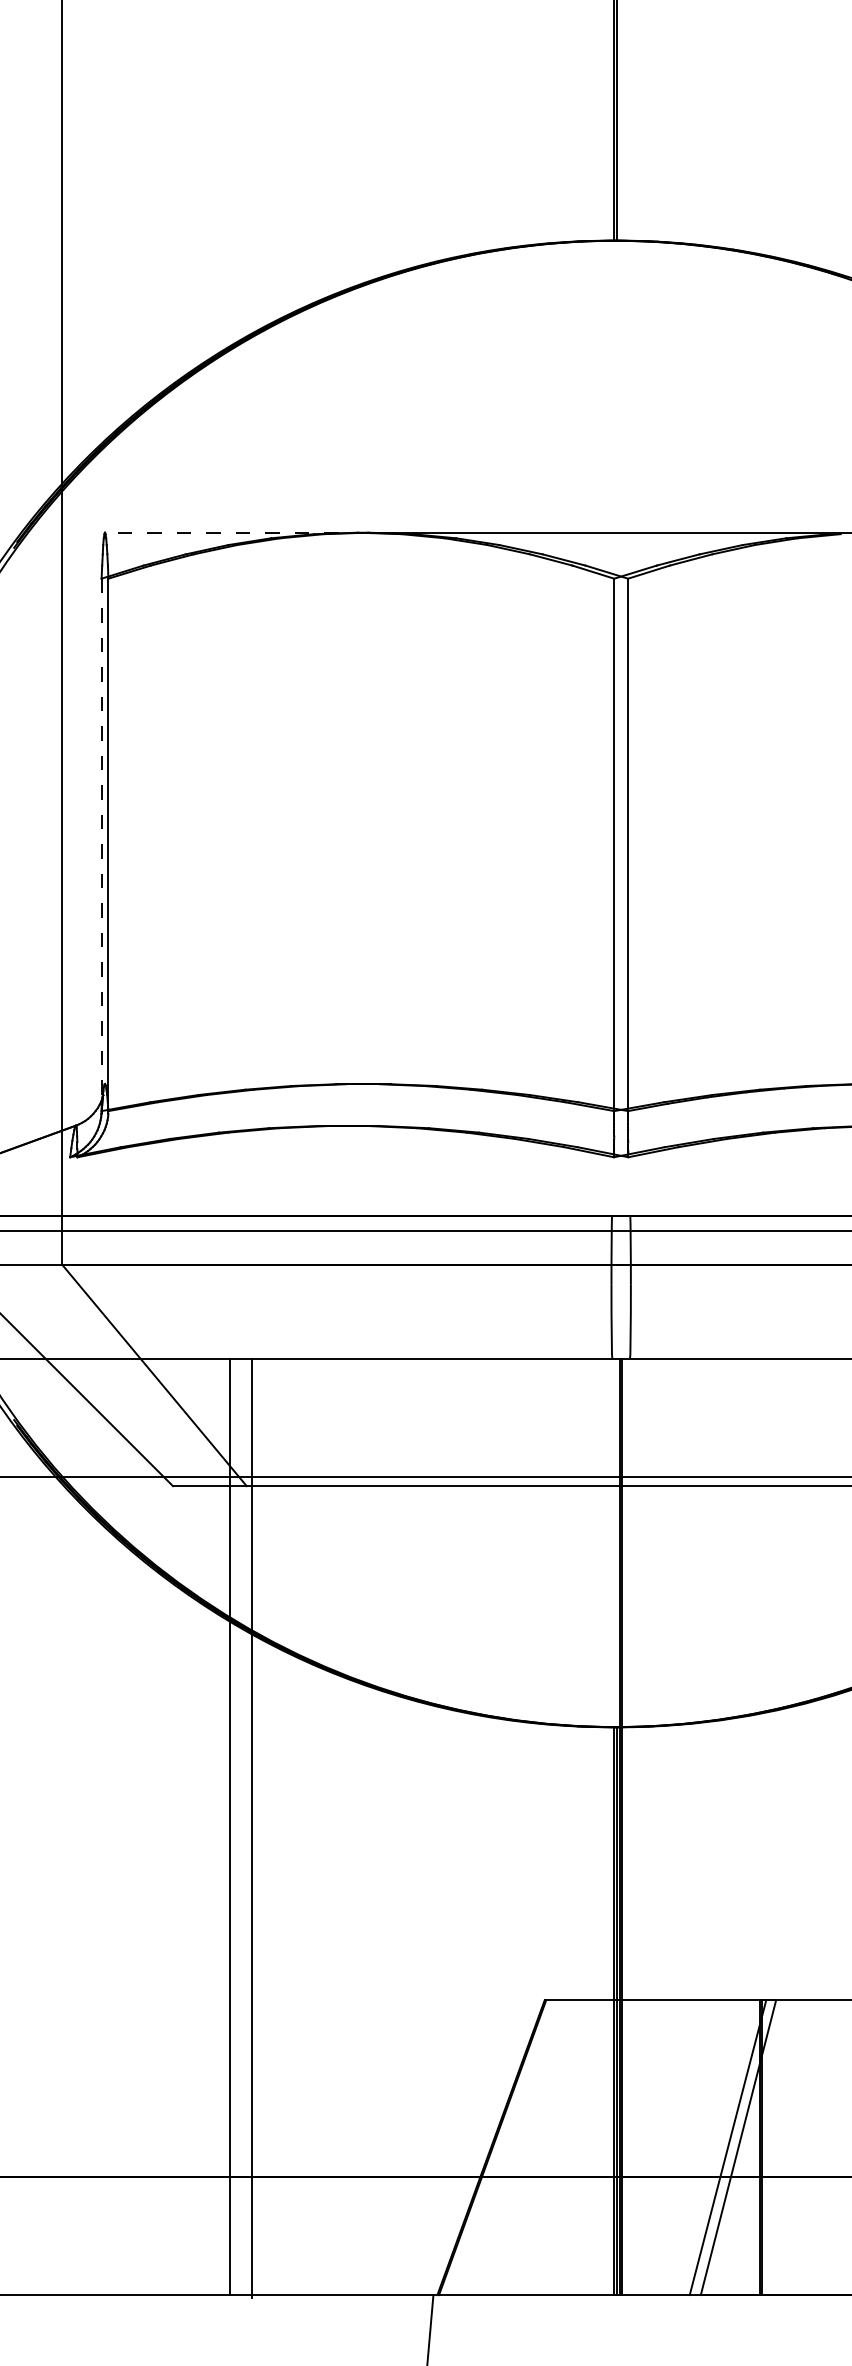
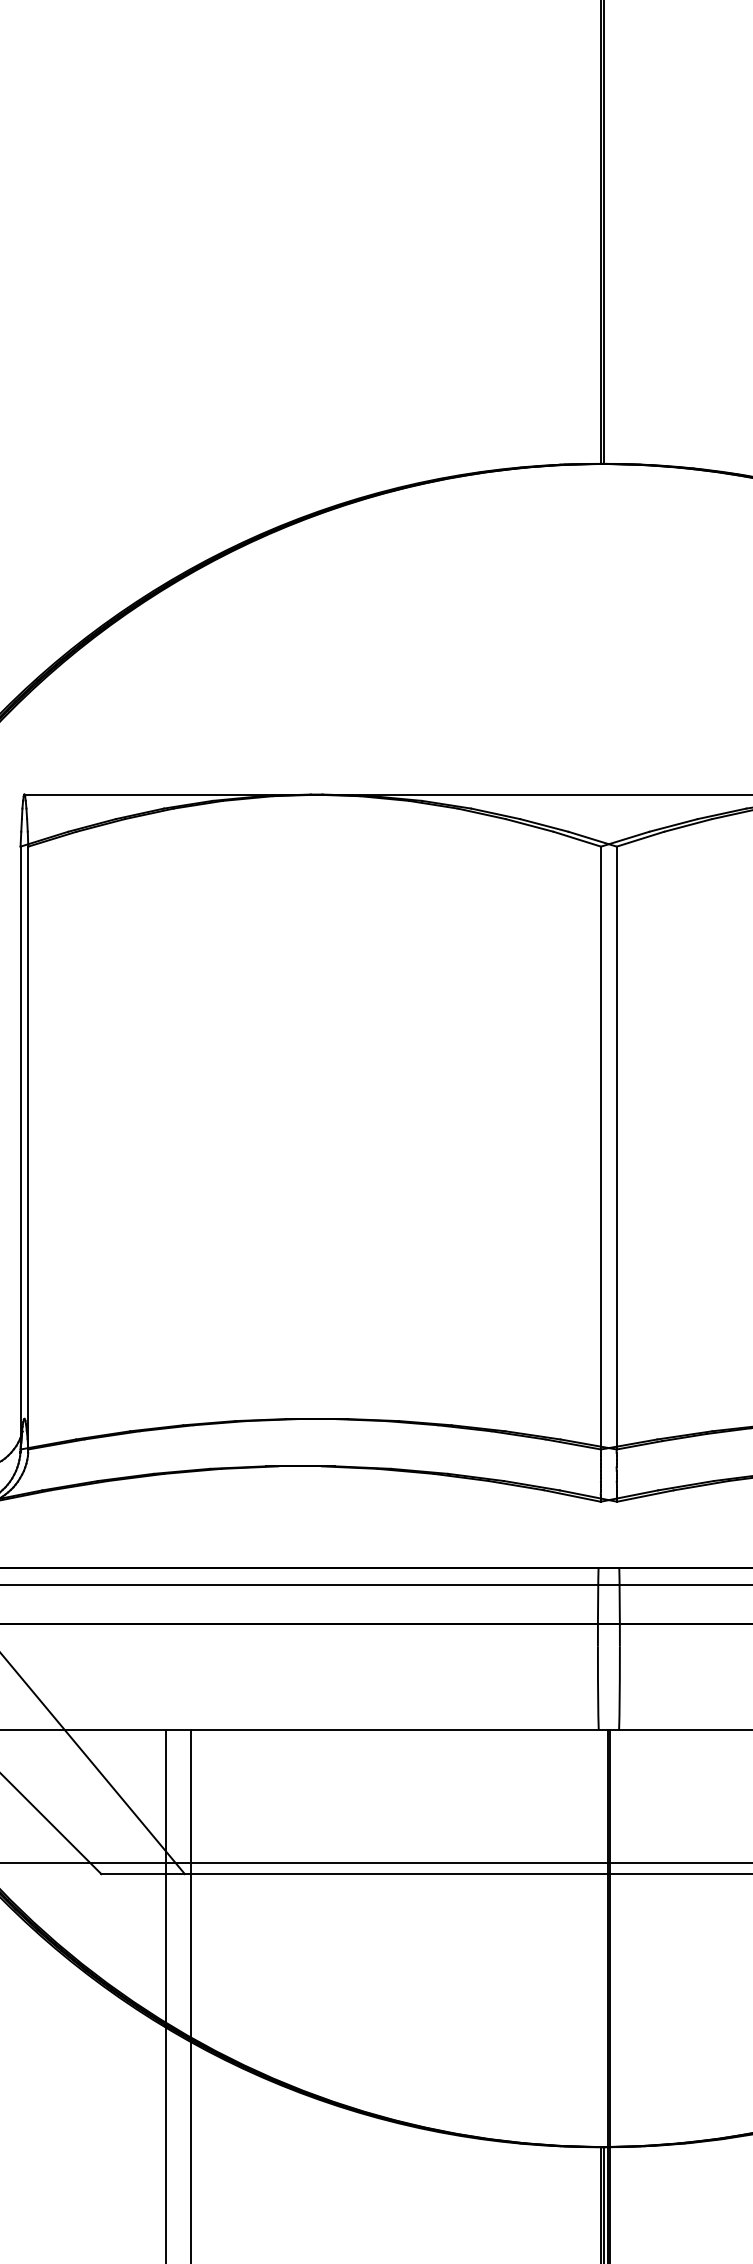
line: (236, 532) -> (173, 794), dashed -> solid
line: (101, 839) -> (20, 1141), dashed -> solid

